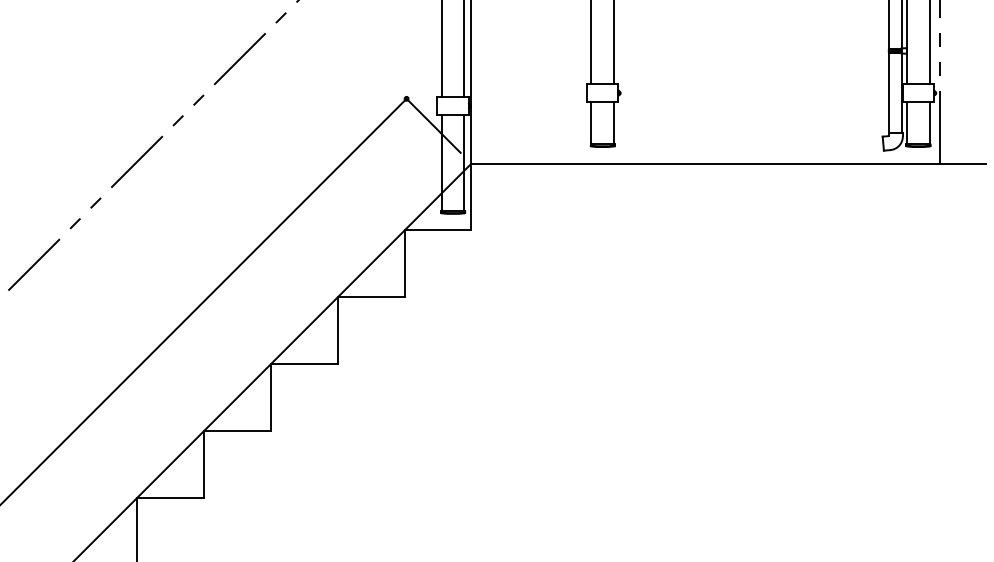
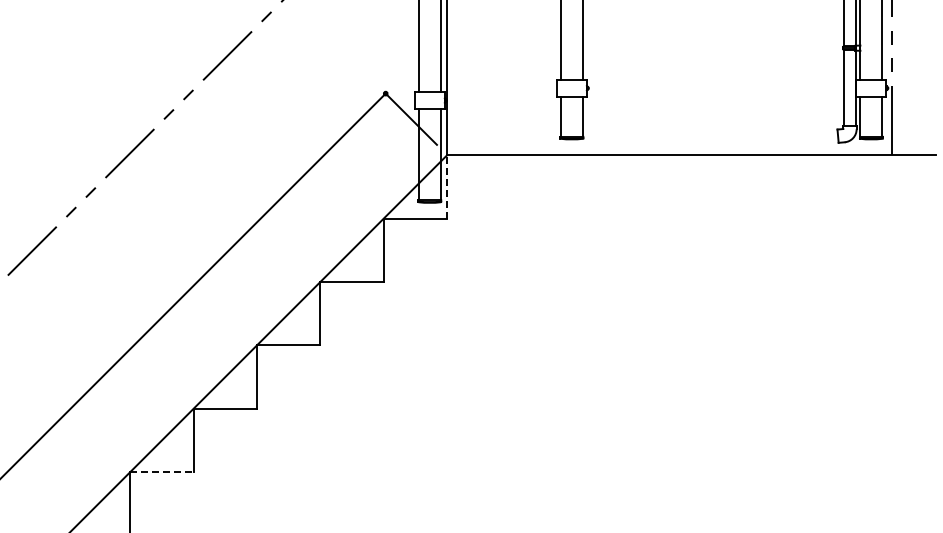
line: (471, 196) -> (447, 186), solid -> dashed
line: (170, 498) -> (161, 472), solid -> dashed

